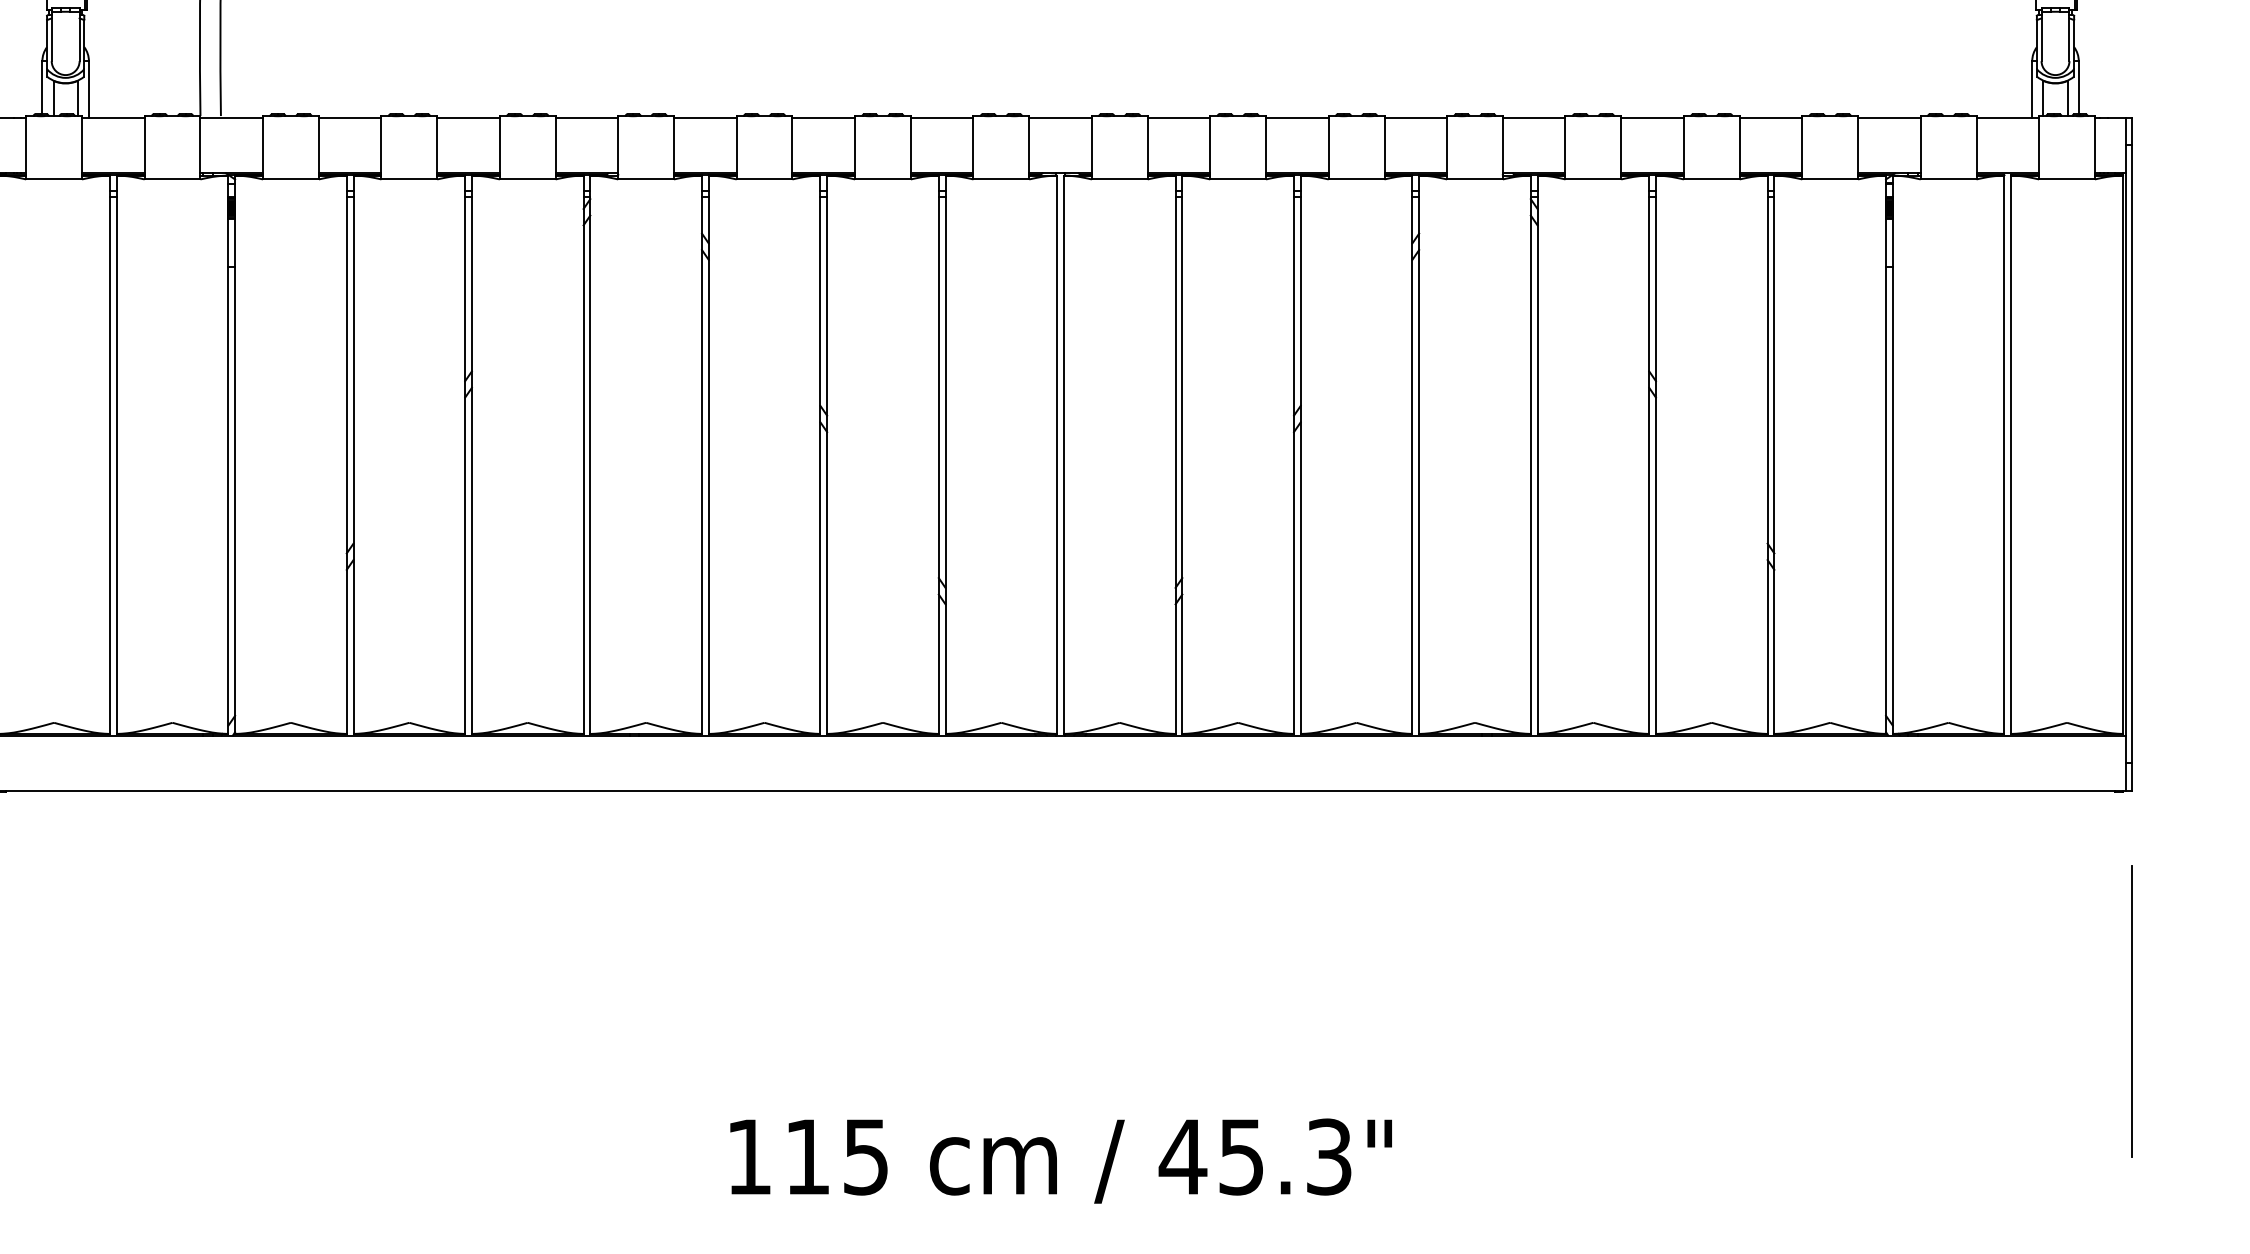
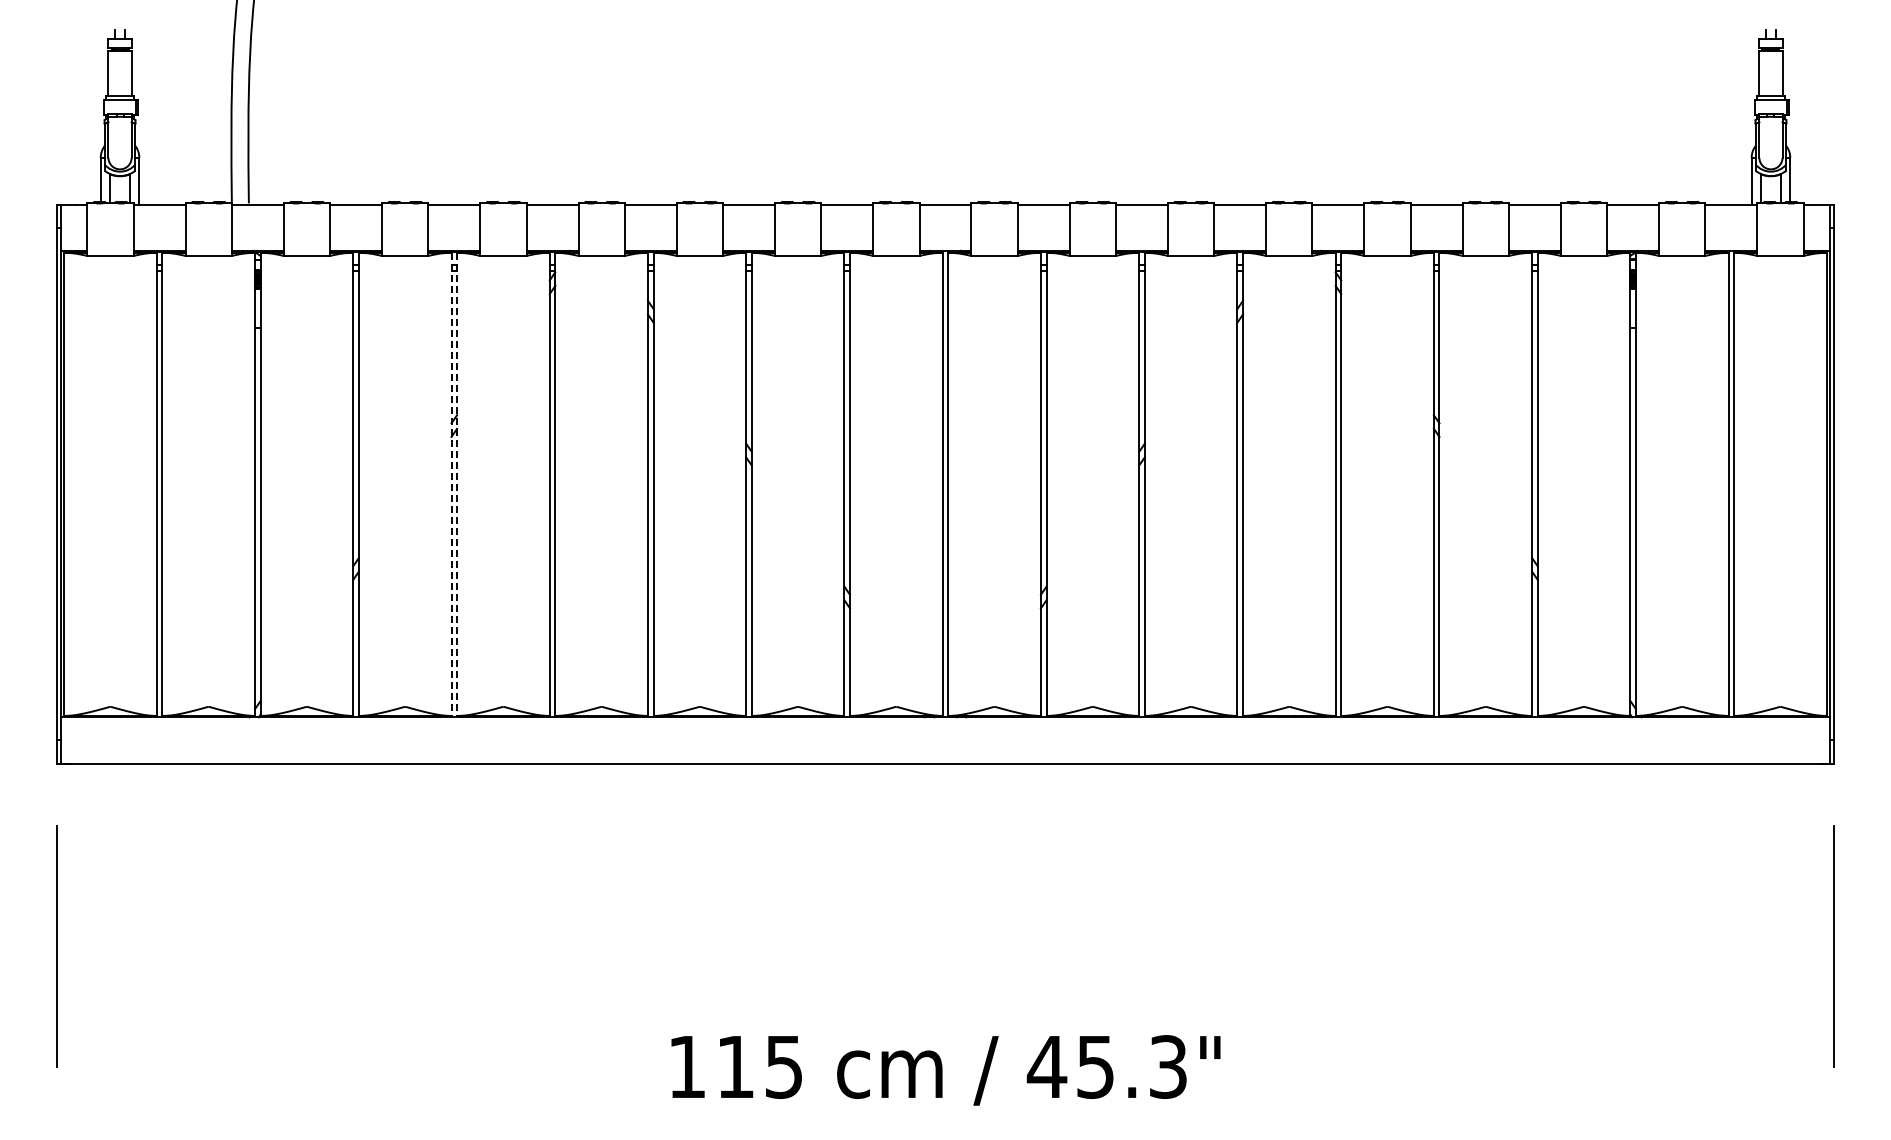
line: (465, 454) -> (451, 484), solid -> dashed
line: (472, 454) -> (457, 484), solid -> dashed

